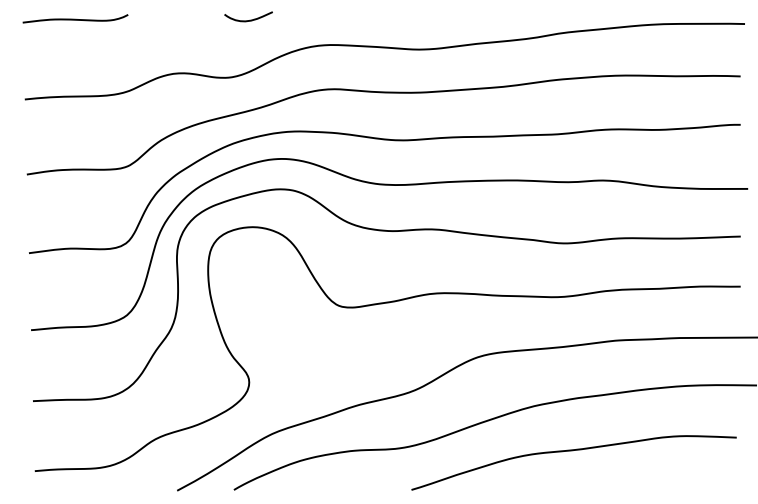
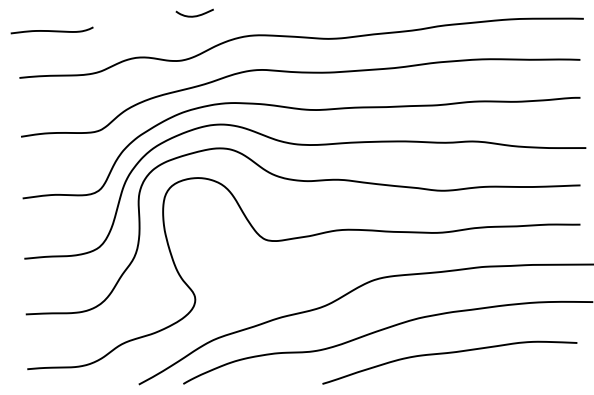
curve: (75, 18) -> (52, 30), moved

